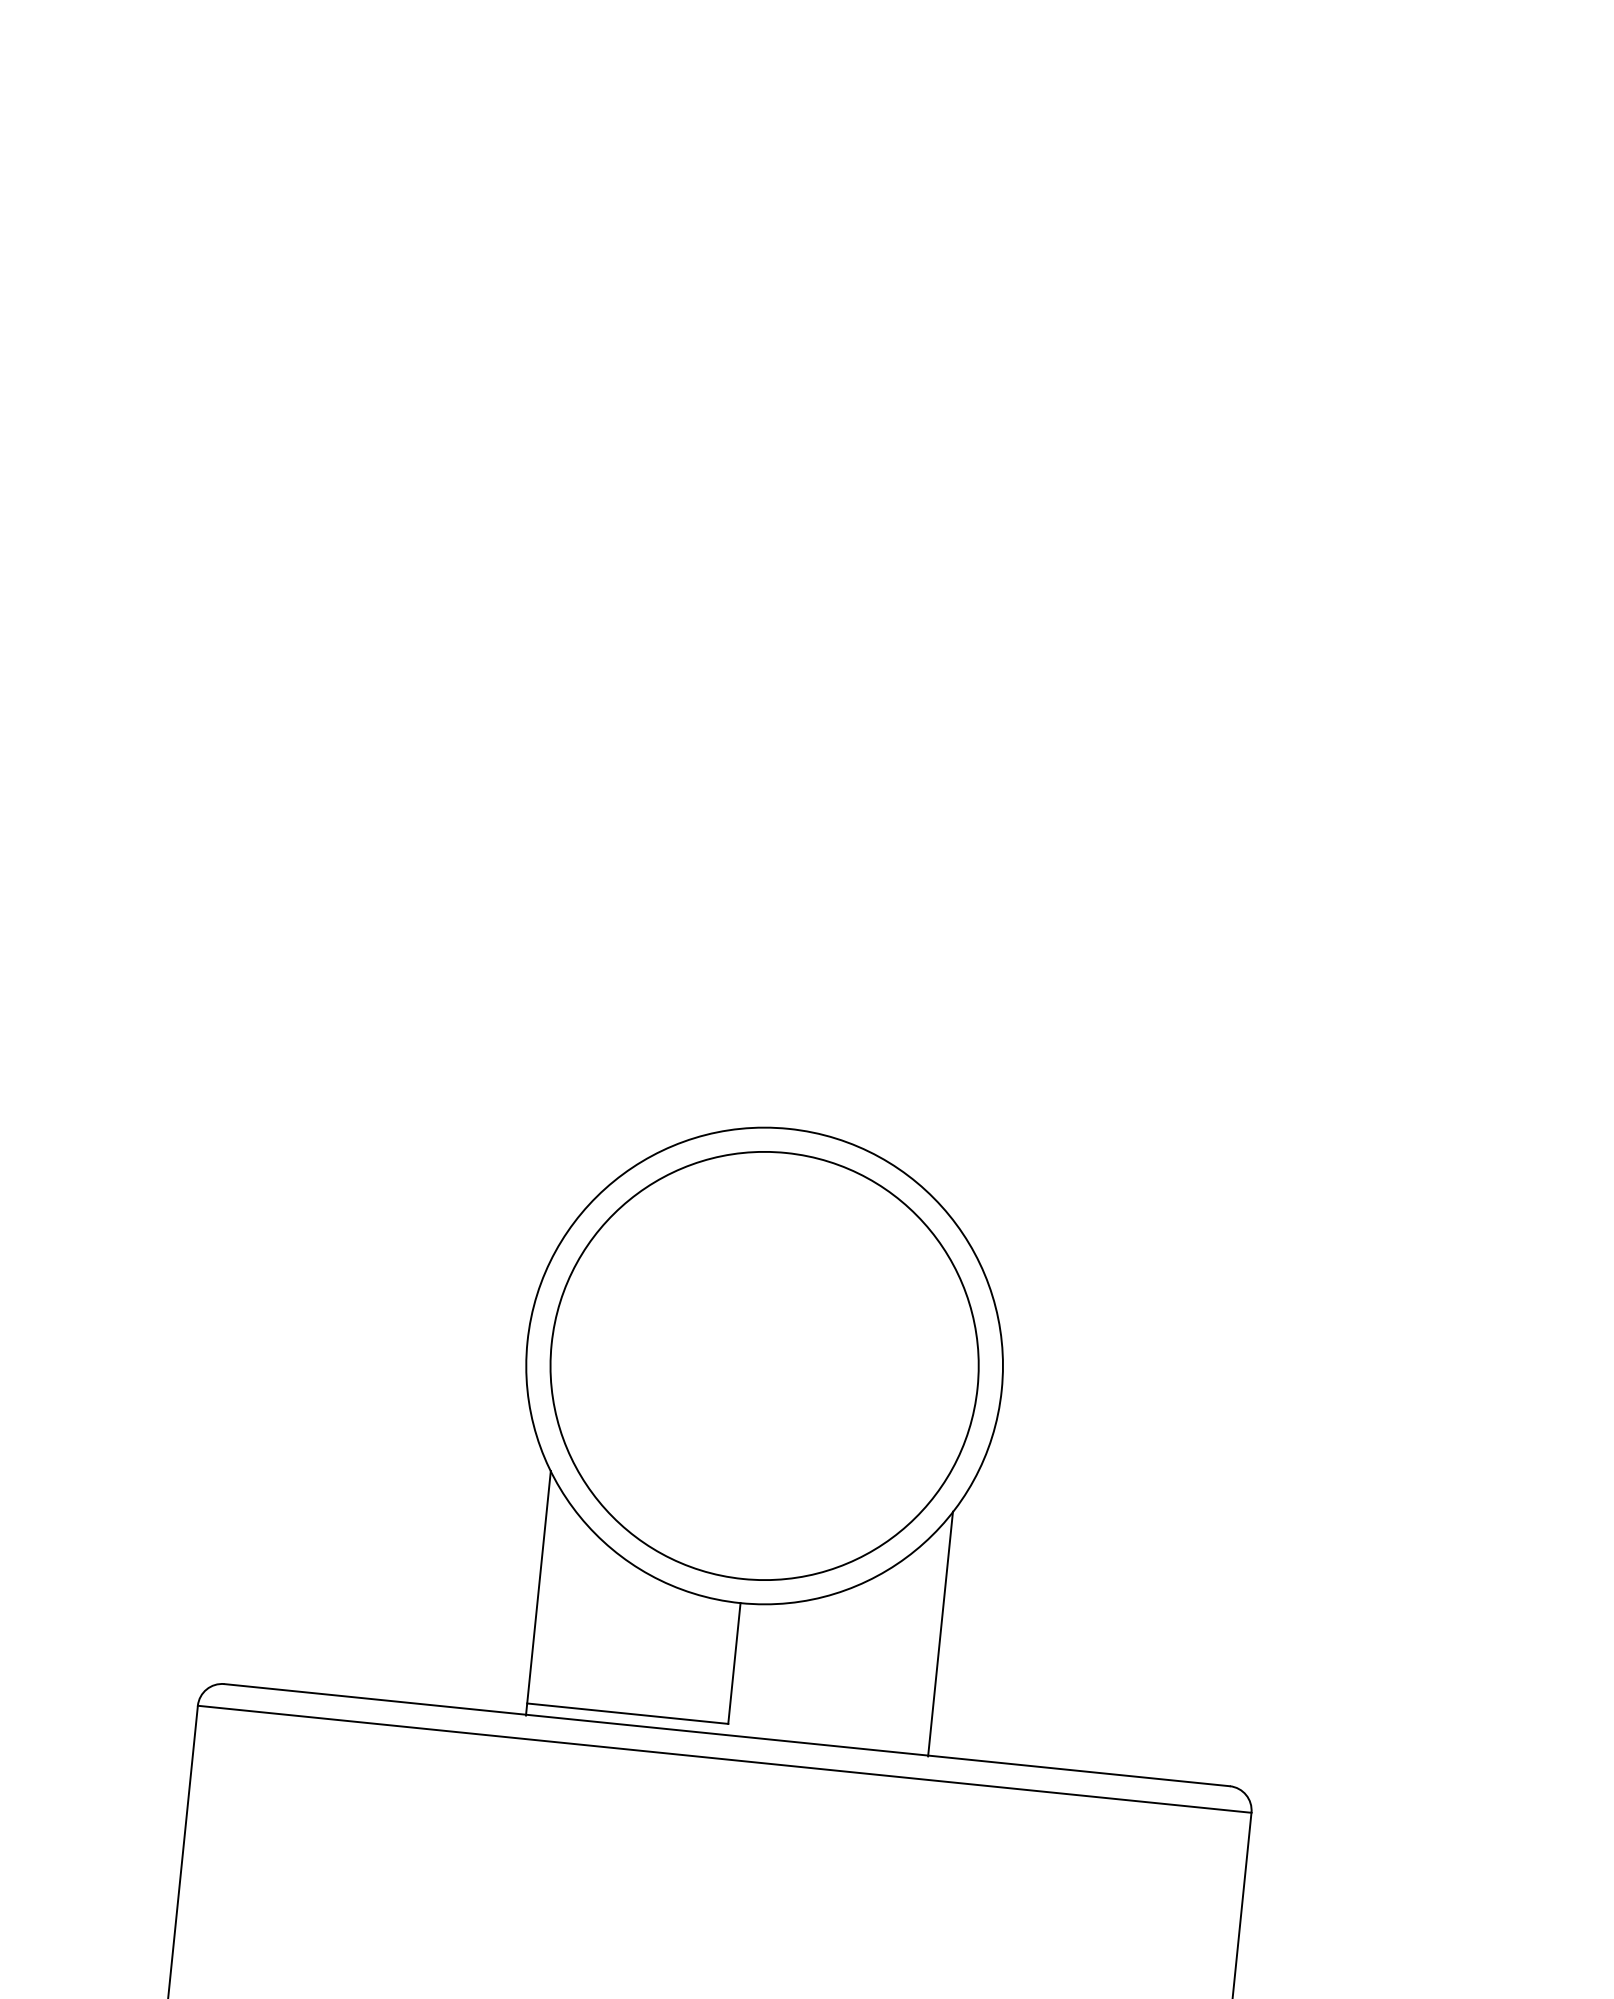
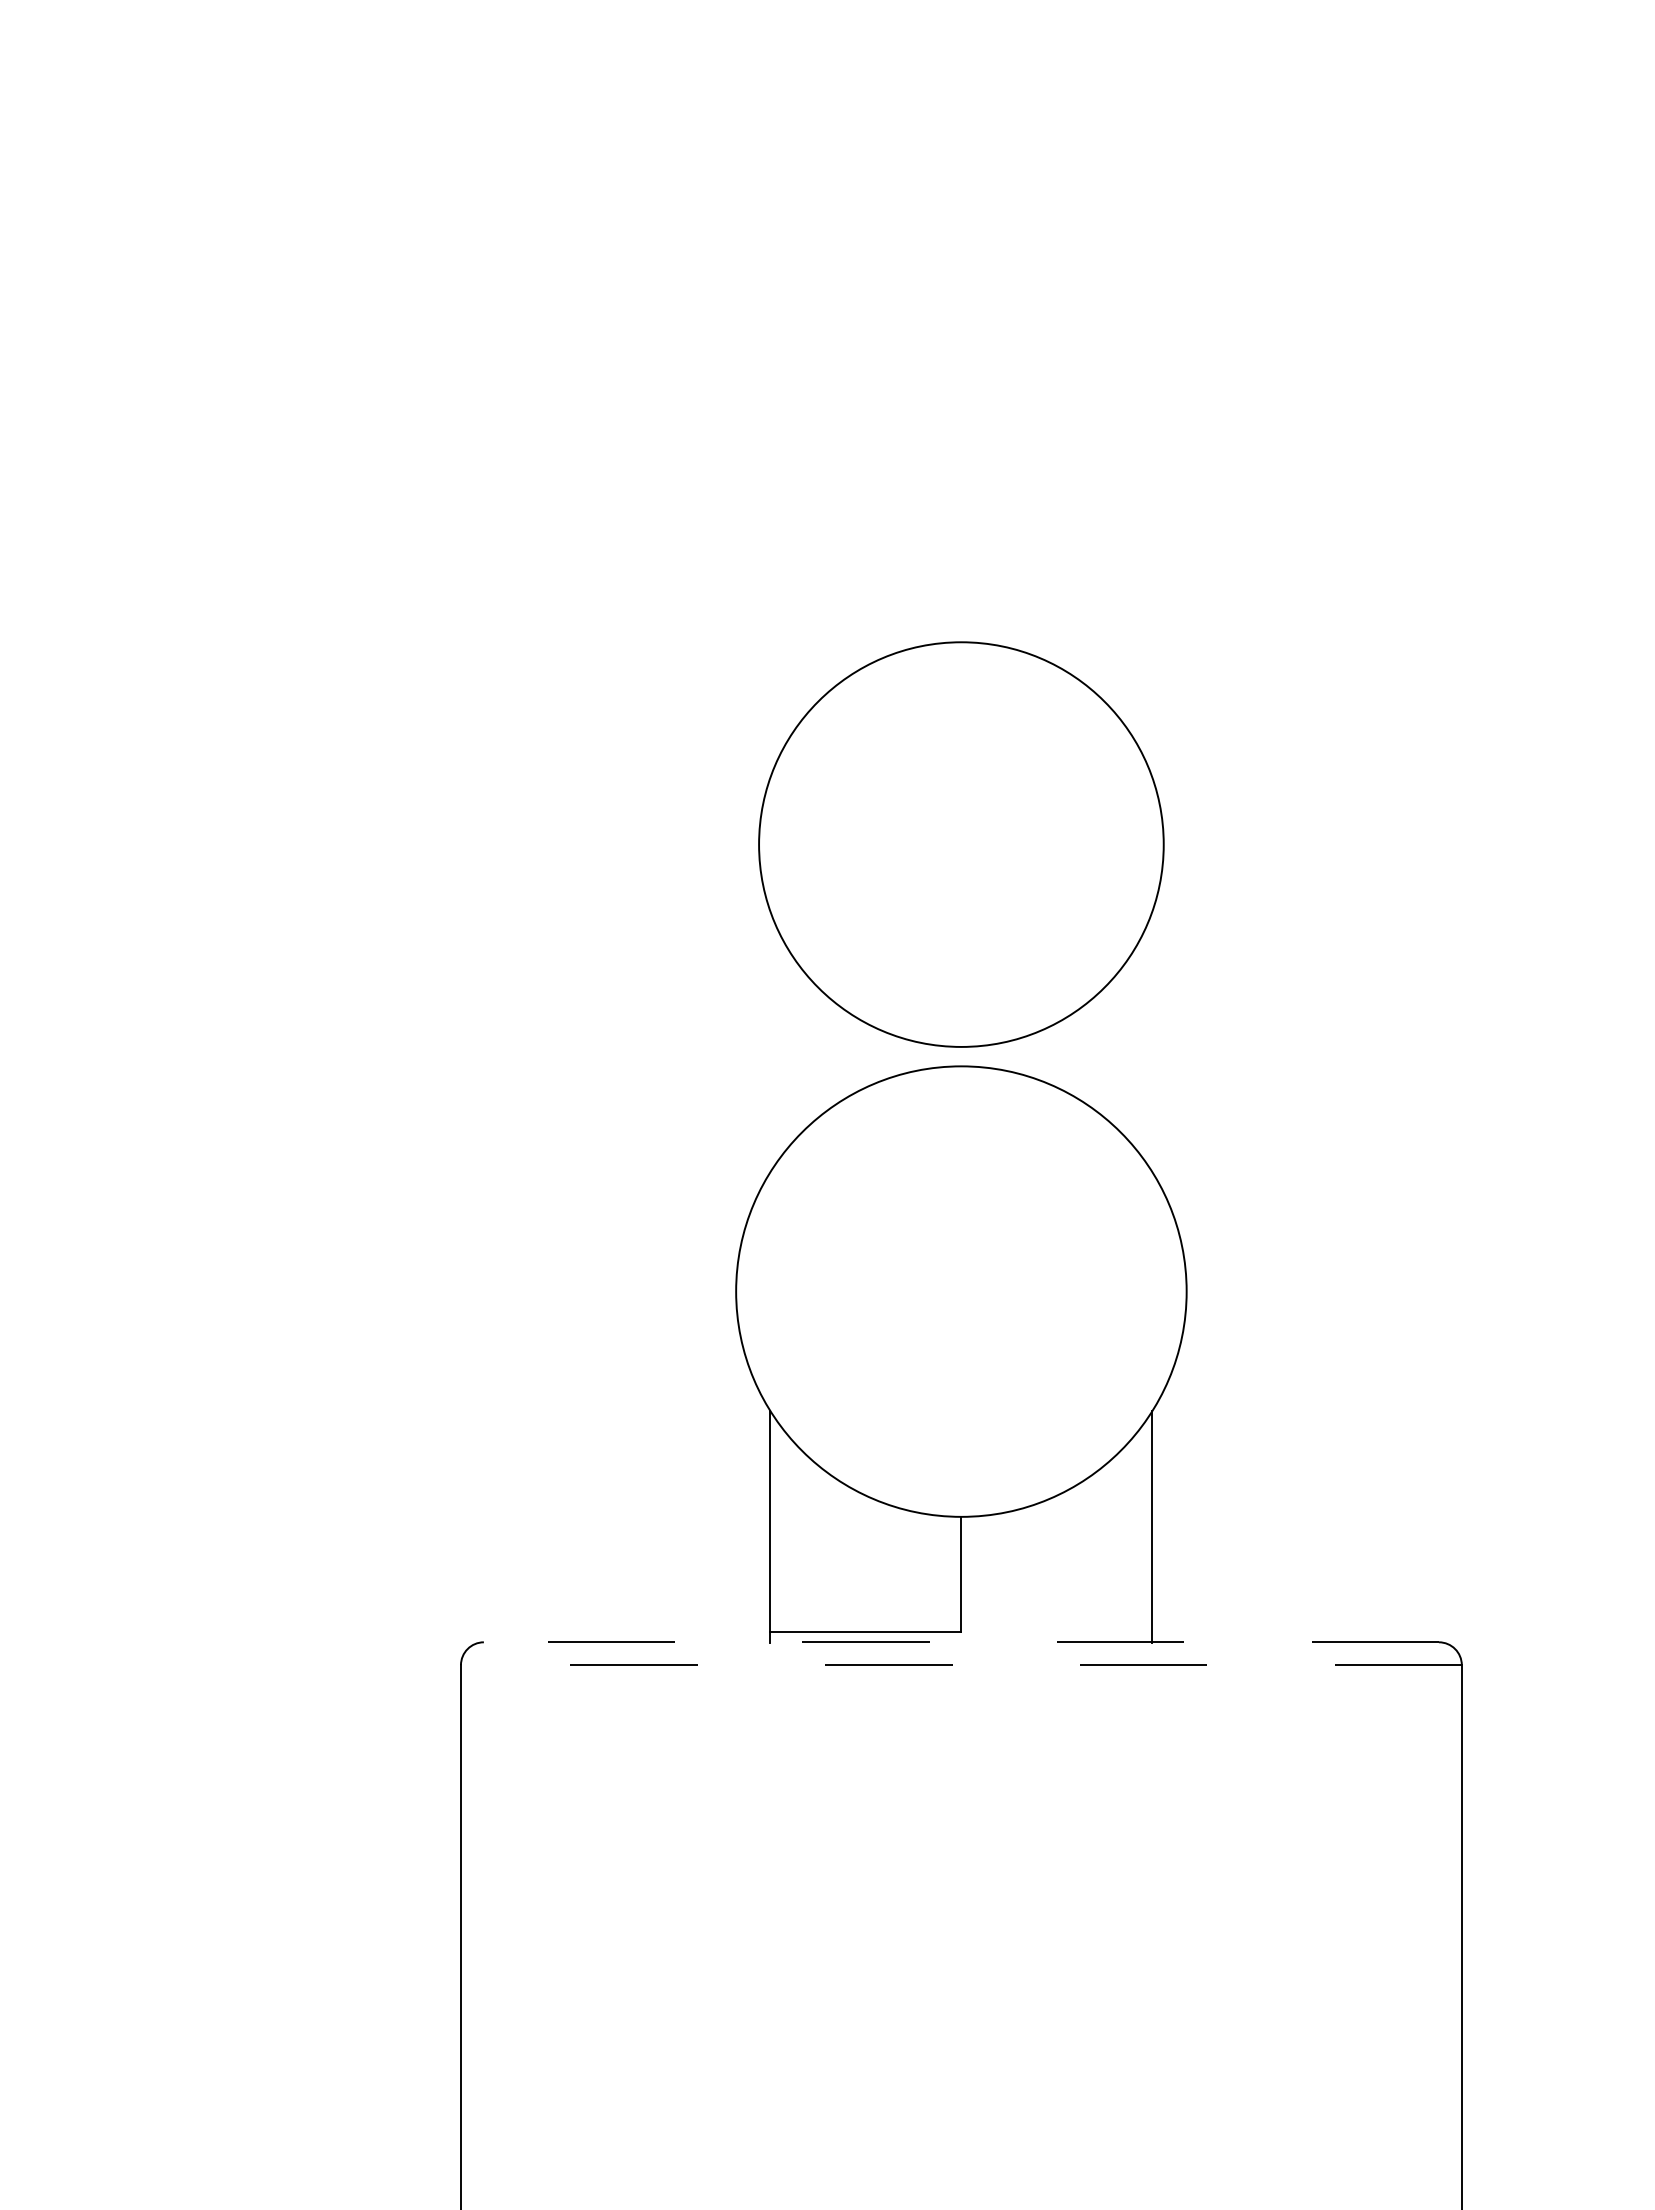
circle: (764, 1365) -> (961, 844), moved
line: (727, 1735) -> (961, 1642), solid -> dashed
line: (723, 1759) -> (960, 1665), solid -> dashed

